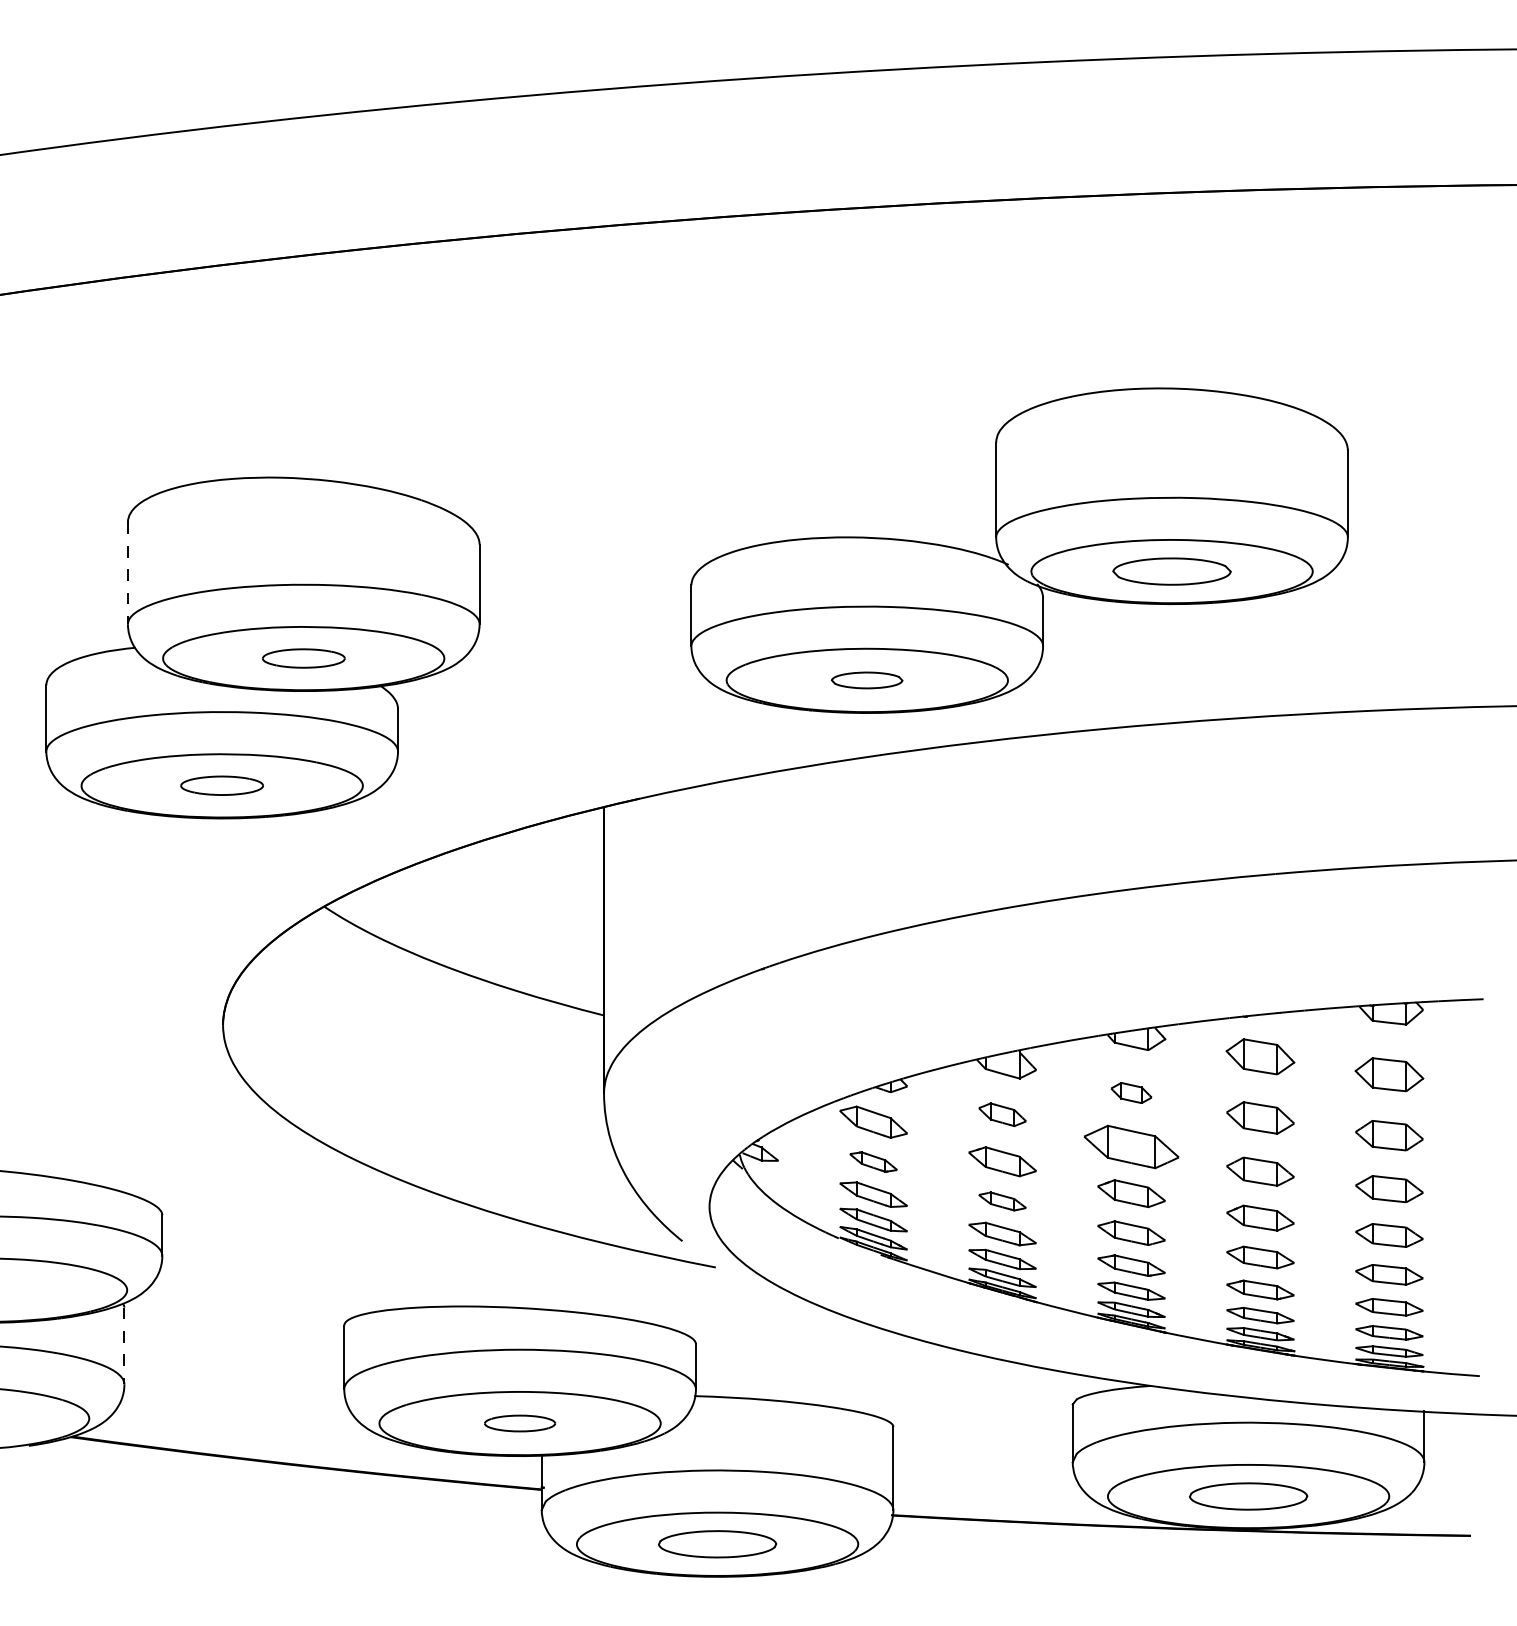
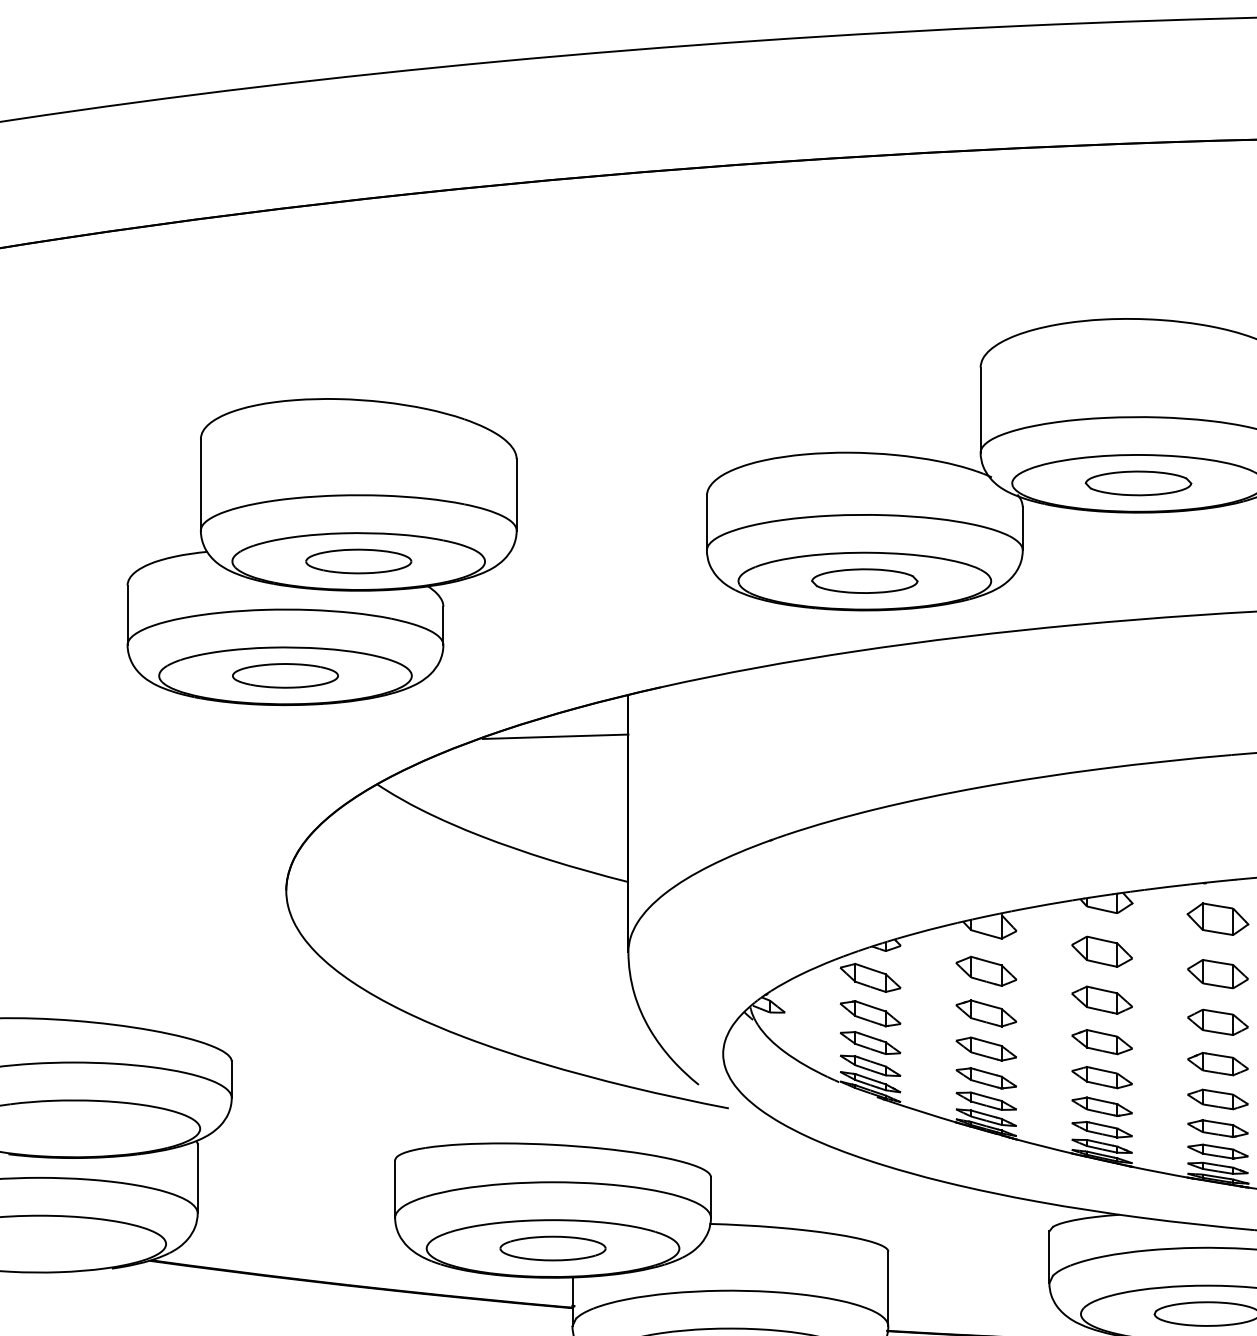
line: (127, 573) -> (200, 485), dashed -> solid
part: (303, 658) -> (358, 561), size x1.43
part: (866, 680) -> (864, 581), size x1.67
part: (221, 785) -> (284, 675), size x1.43
line: (522, 853) -> (555, 736), added
part: (1131, 1092) -> (1102, 951), size x1.67
part: (1002, 1114) -> (986, 971), size x1.43
part: (1131, 1146) -> (1102, 999), size x0.71
part: (873, 1161) -> (870, 1013), size x1.43
part: (1002, 1201) -> (986, 1049), size x1.43
line: (124, 1346) -> (197, 1179), dashed -> solid
part: (519, 1423) -> (552, 1248), size x1.67

